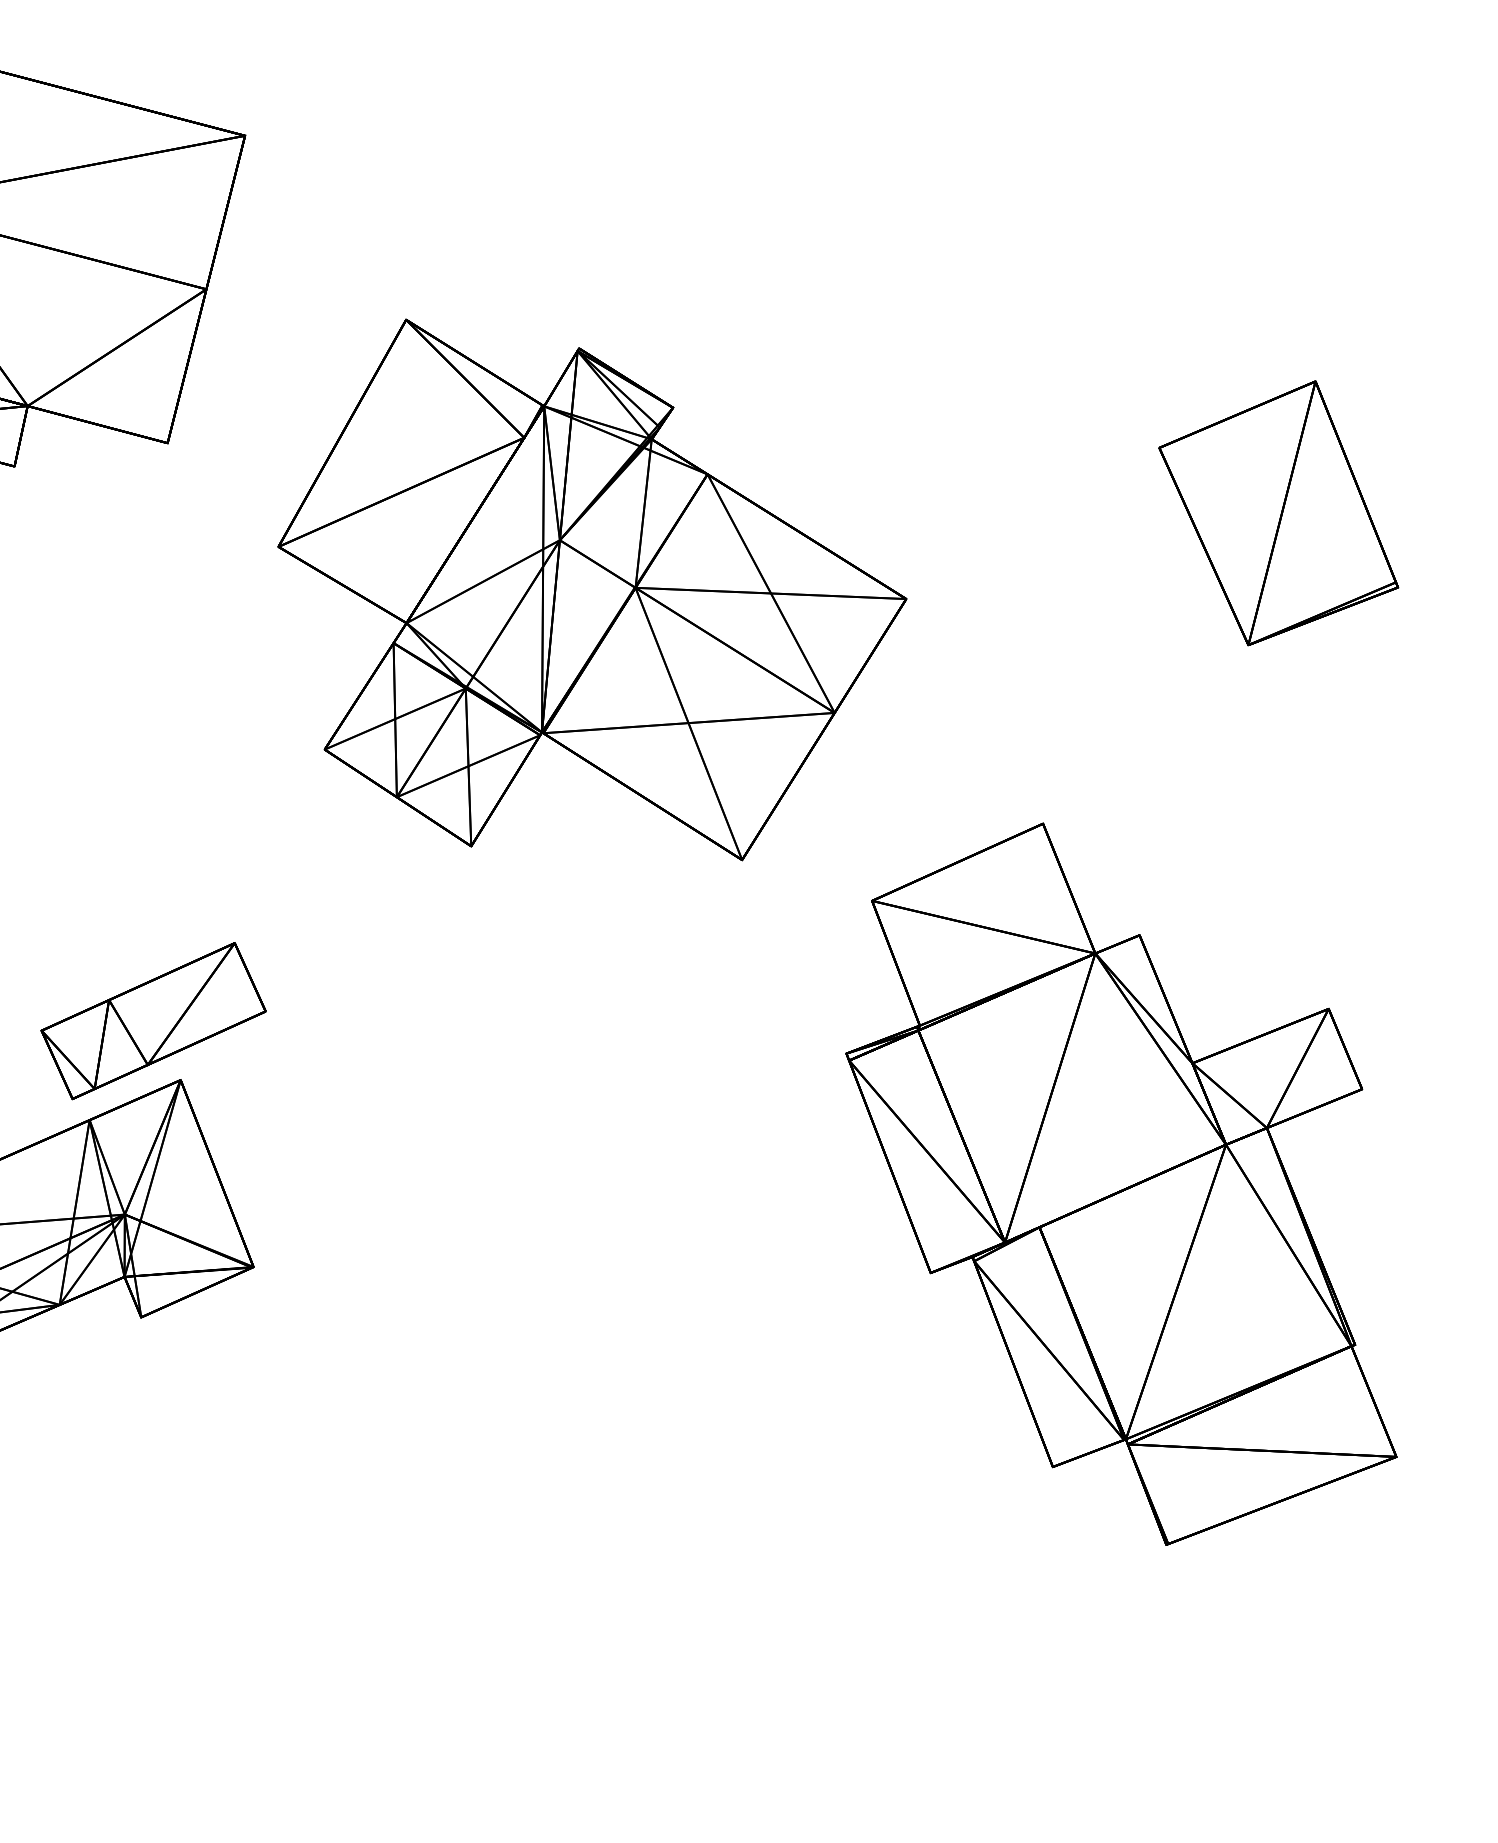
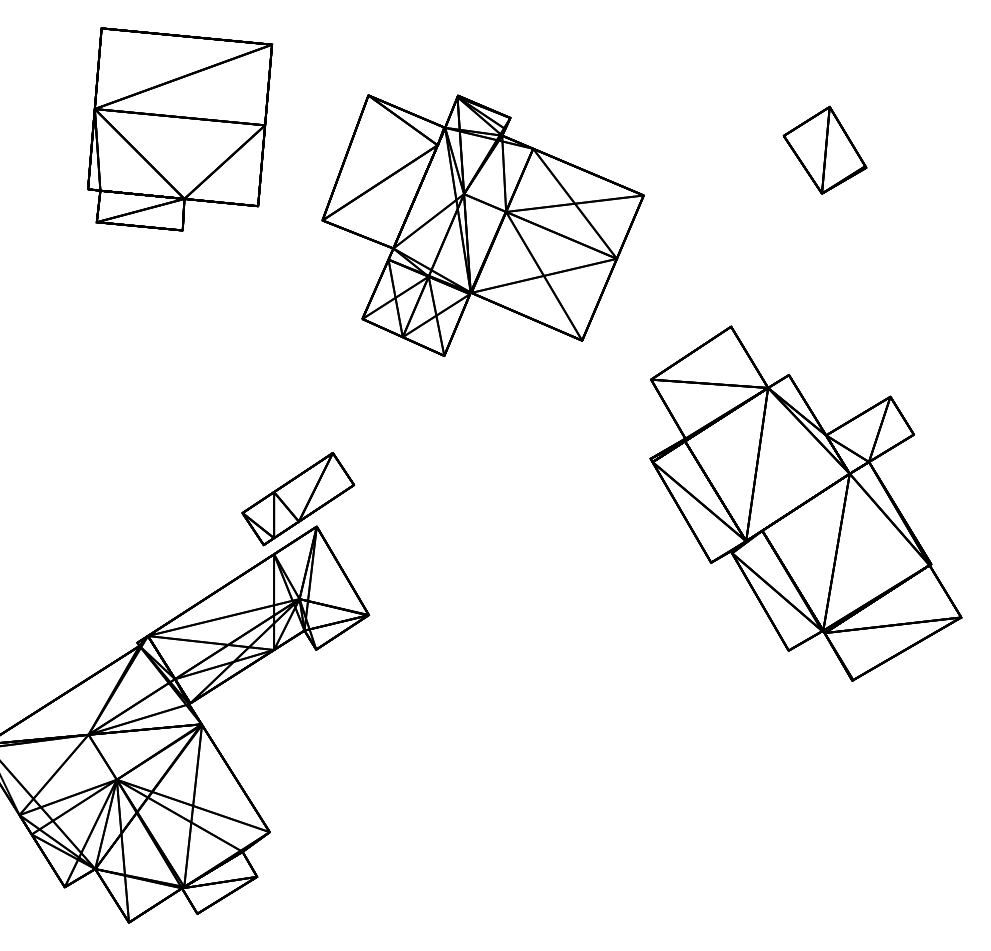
part: (1278, 510) -> (824, 149), size x0.62
part: (585, 606) -> (482, 225), moved

